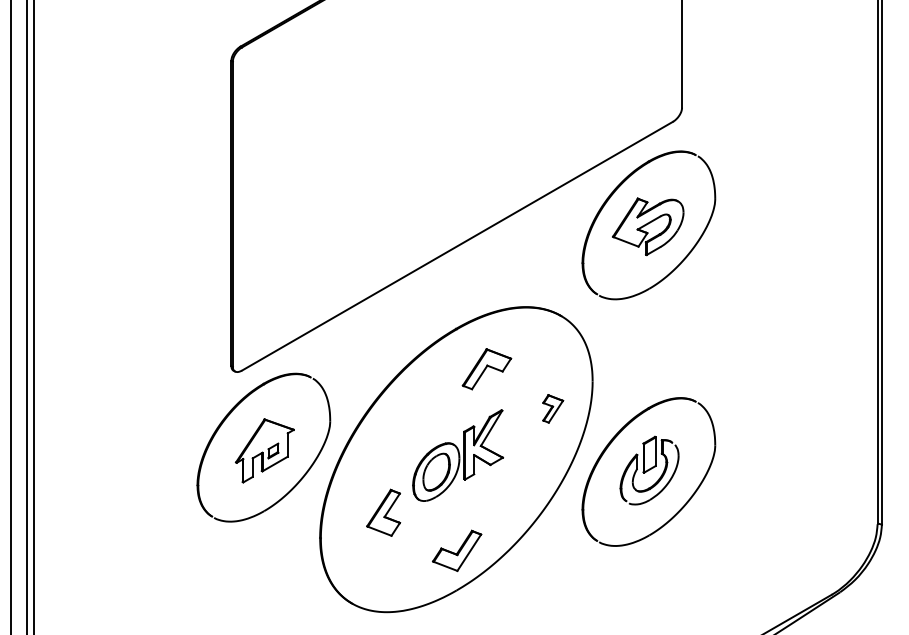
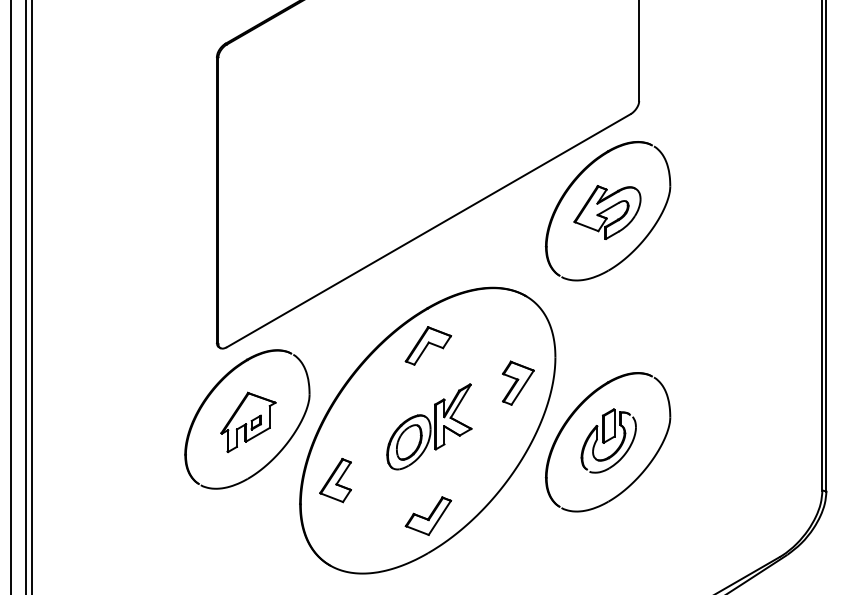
part: (487, 368) -> (428, 345), moved
part: (553, 408) -> (518, 382), size x1.67
part: (383, 512) -> (335, 480), moved

